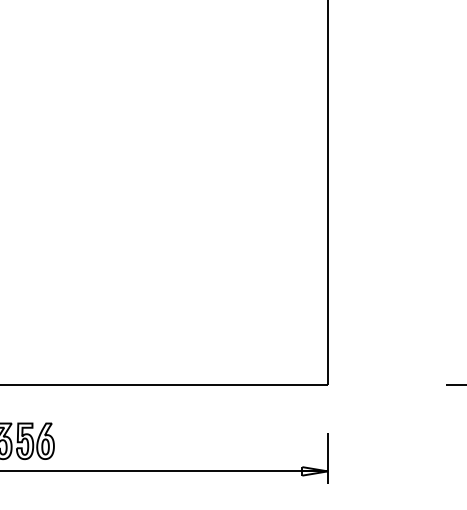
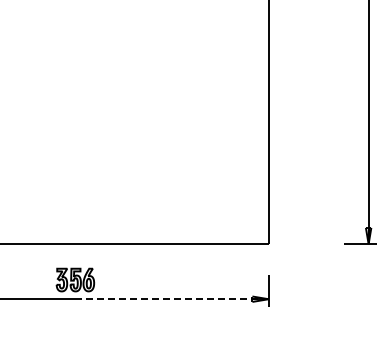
line: (176, 471) -> (172, 299), solid -> dashed

